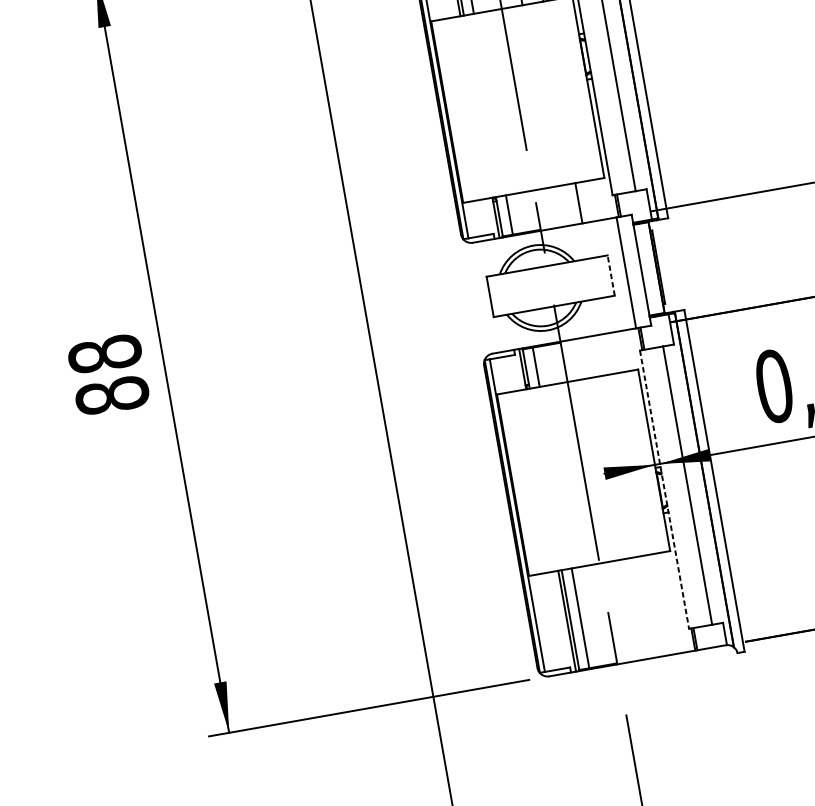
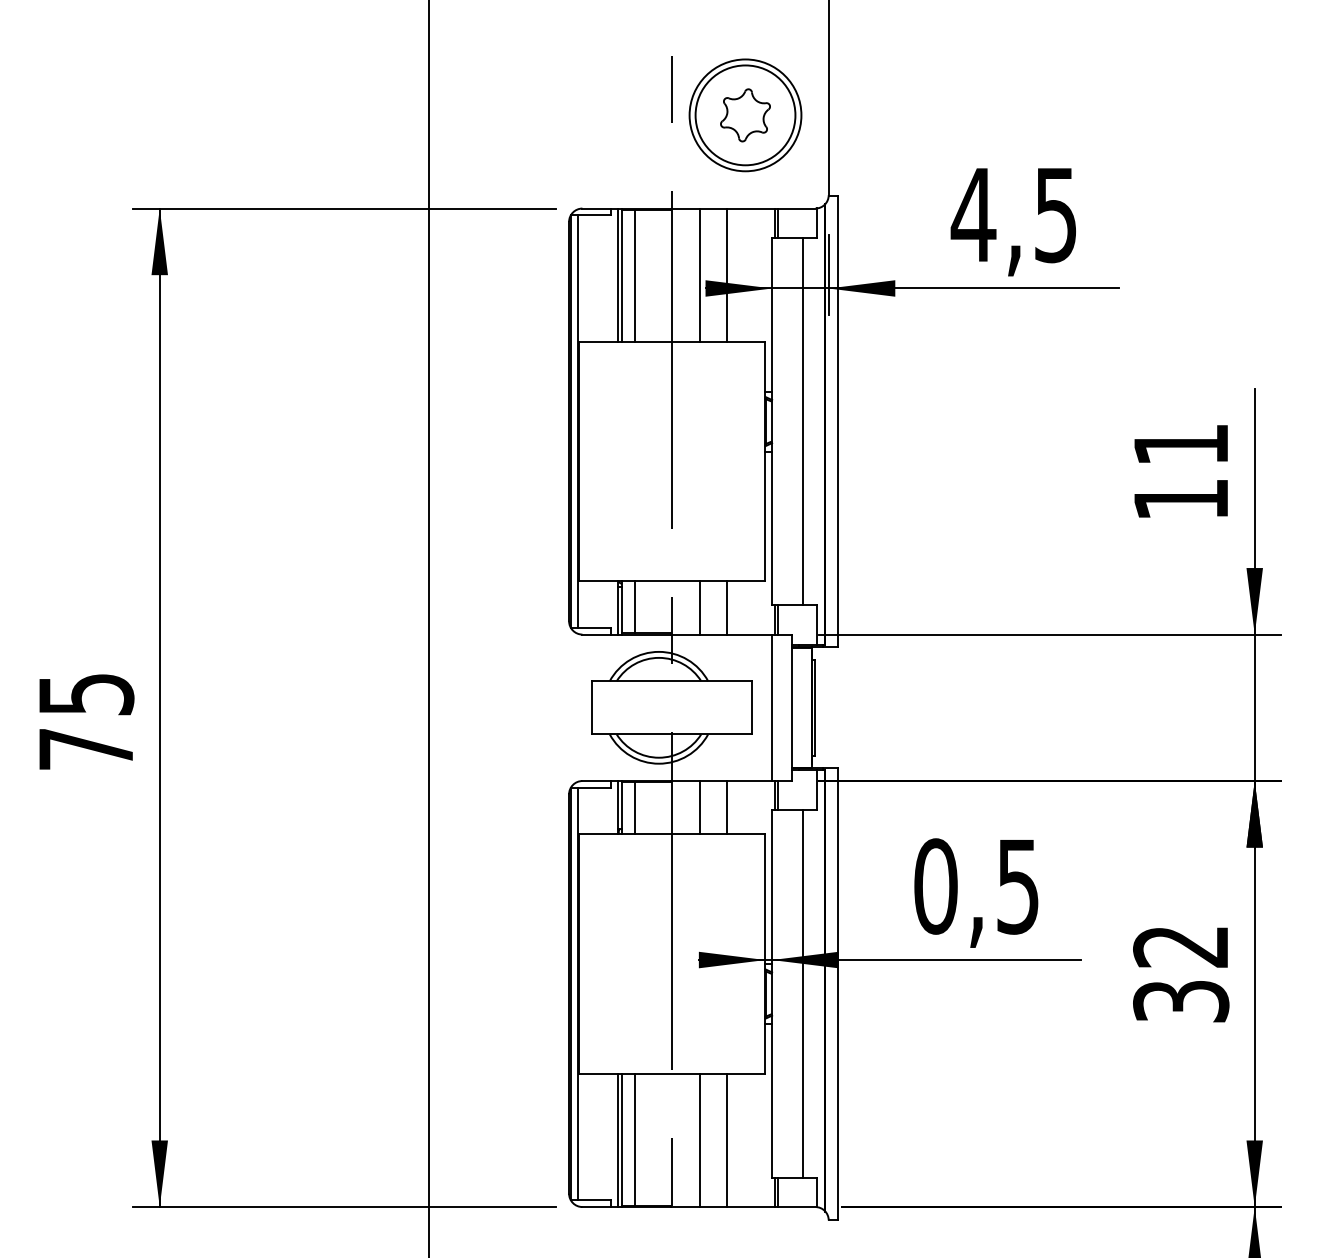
line: (557, 206) -> (699, 607), added
line: (611, 275) -> (752, 707), dashed -> solid
line: (605, 354) -> (727, 807), added
line: (584, 358) -> (699, 807), added
text: (108, 374) -> (86, 721), 88 -> 75
line: (664, 490) -> (772, 994), dashed -> solid
line: (650, 606) -> (727, 1140), added
line: (629, 610) -> (699, 1140), added

